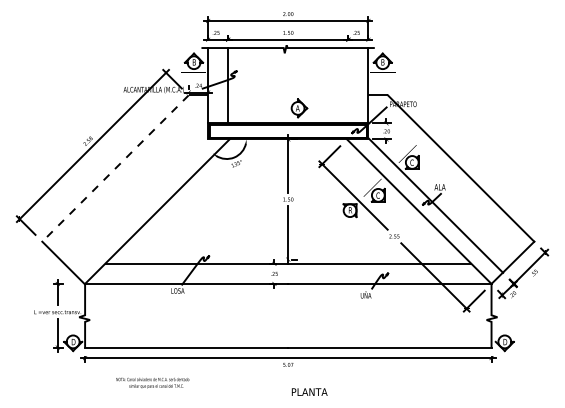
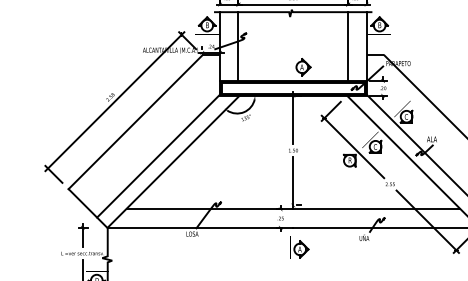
line: (348, 85) -> (348, 46), added
line: (115, 168) -> (135, 122), dashed -> solid
line: (140, 205) -> (158, 156), added
part: (296, 307) -> (300, 249), added

